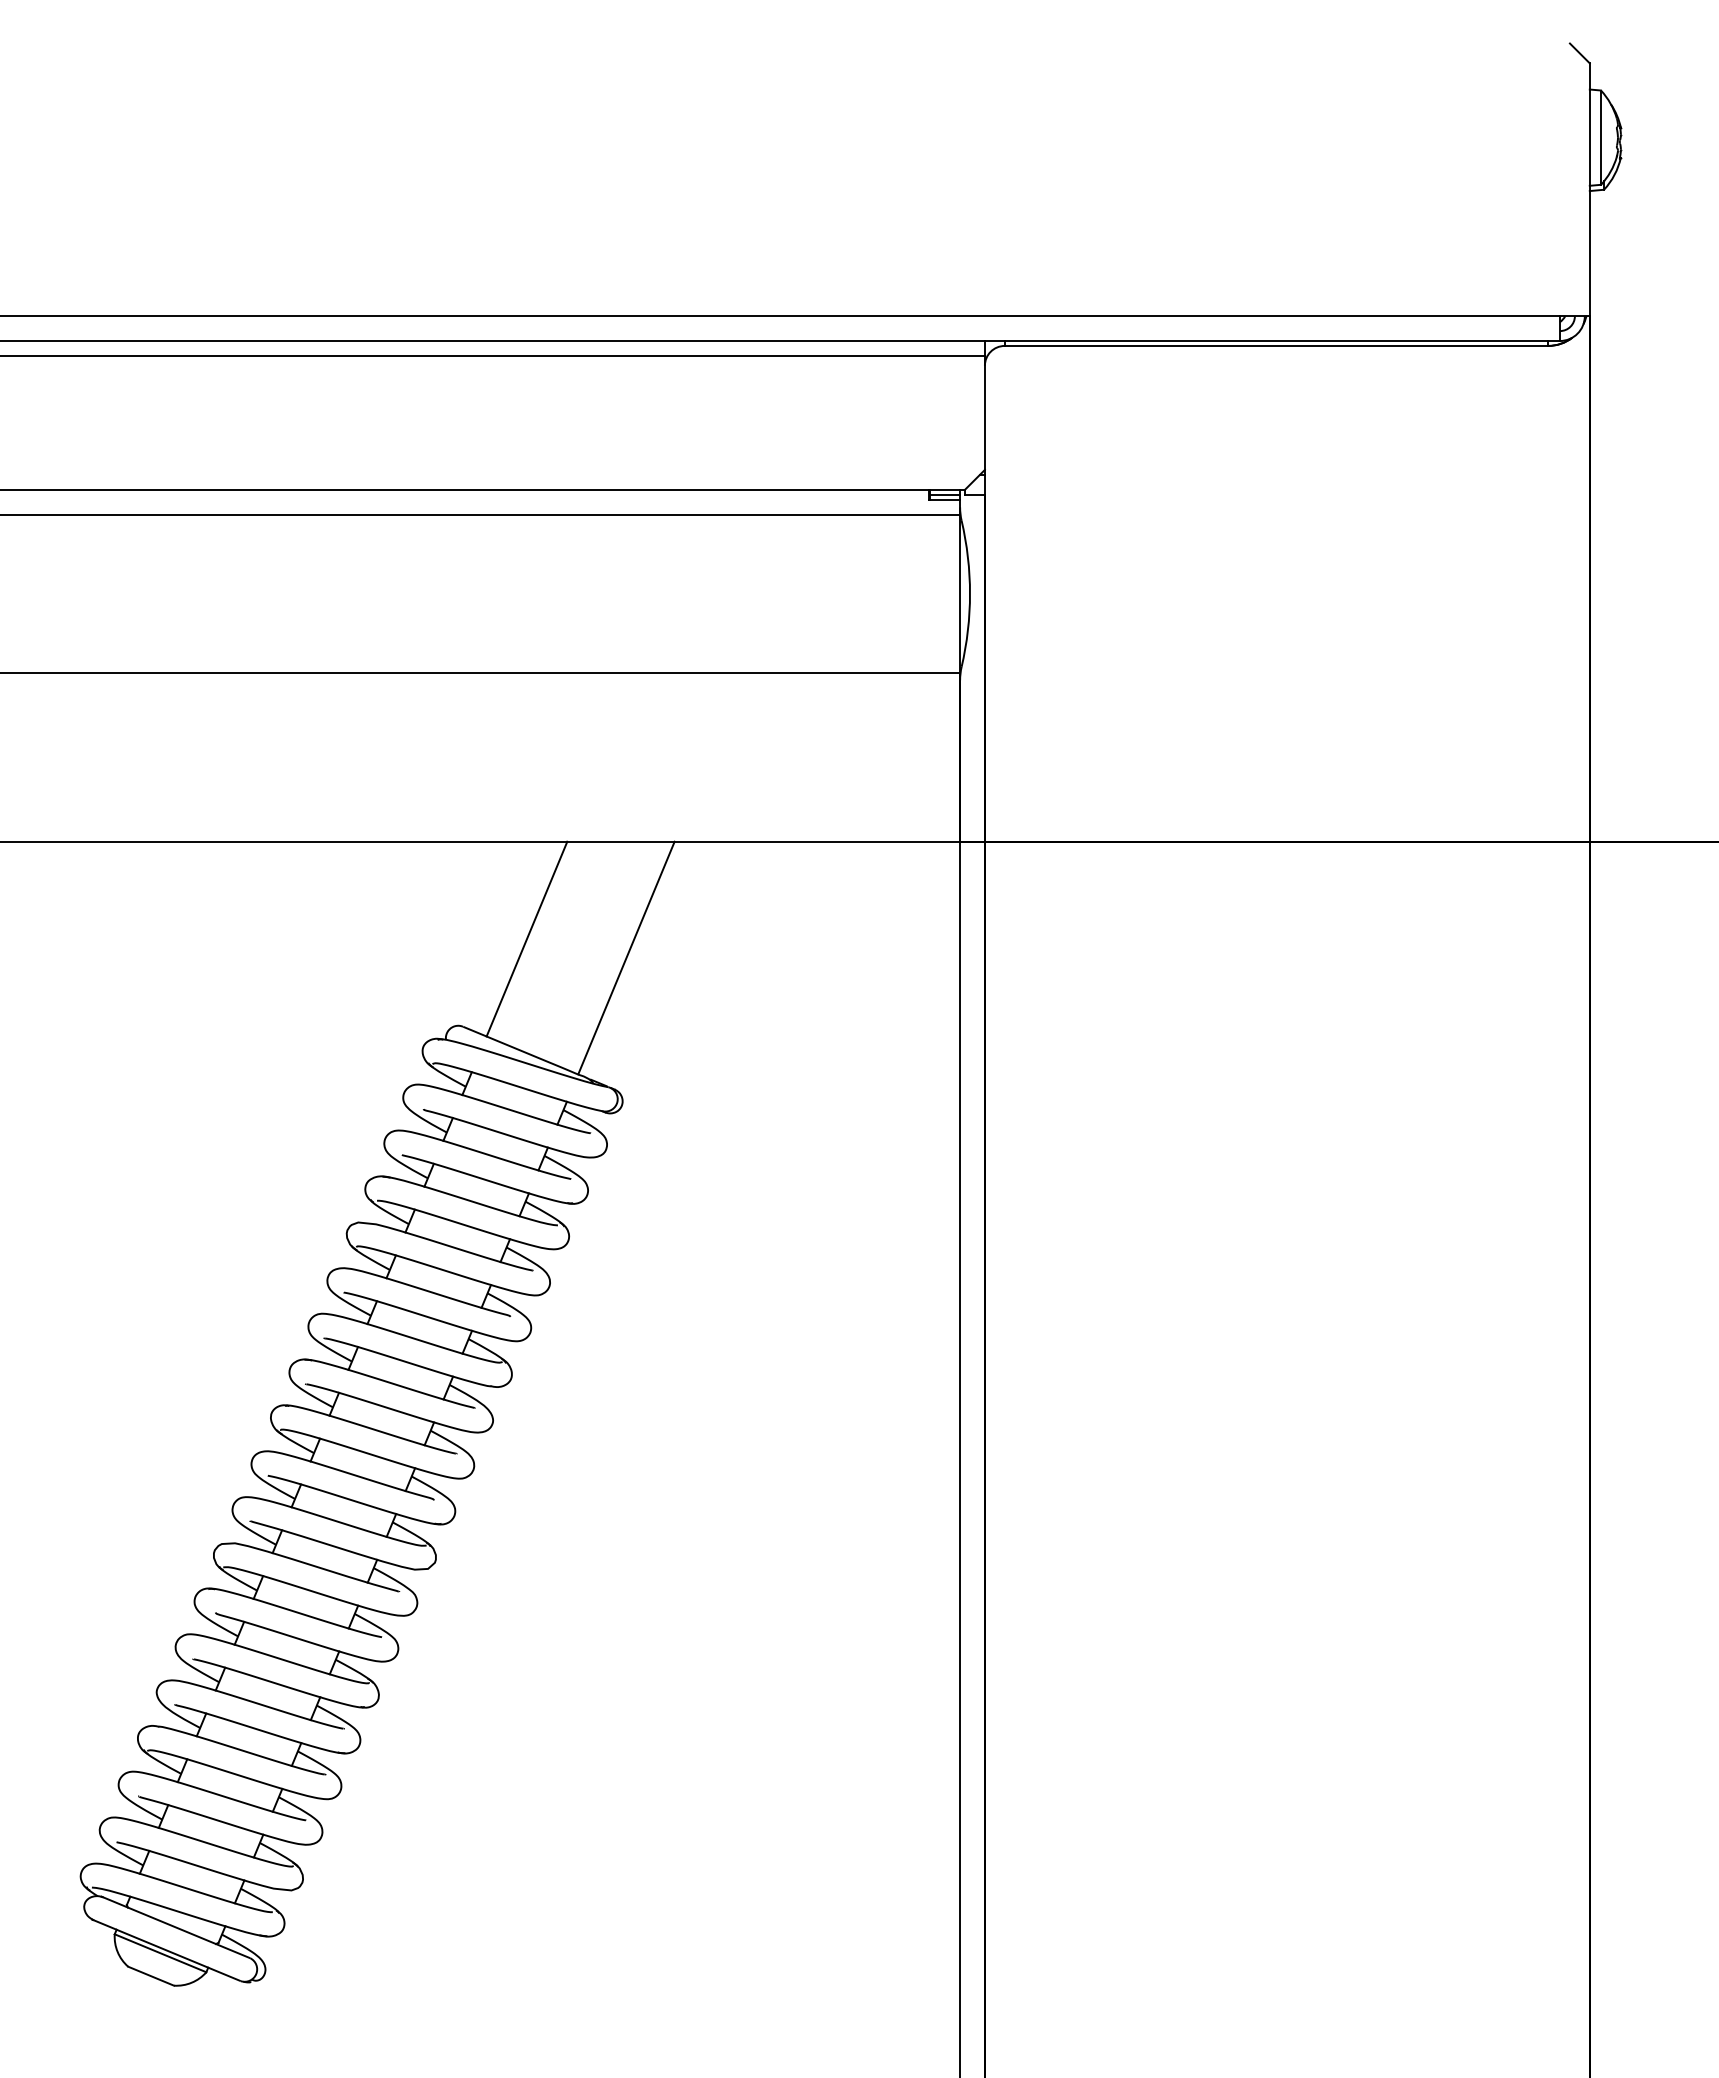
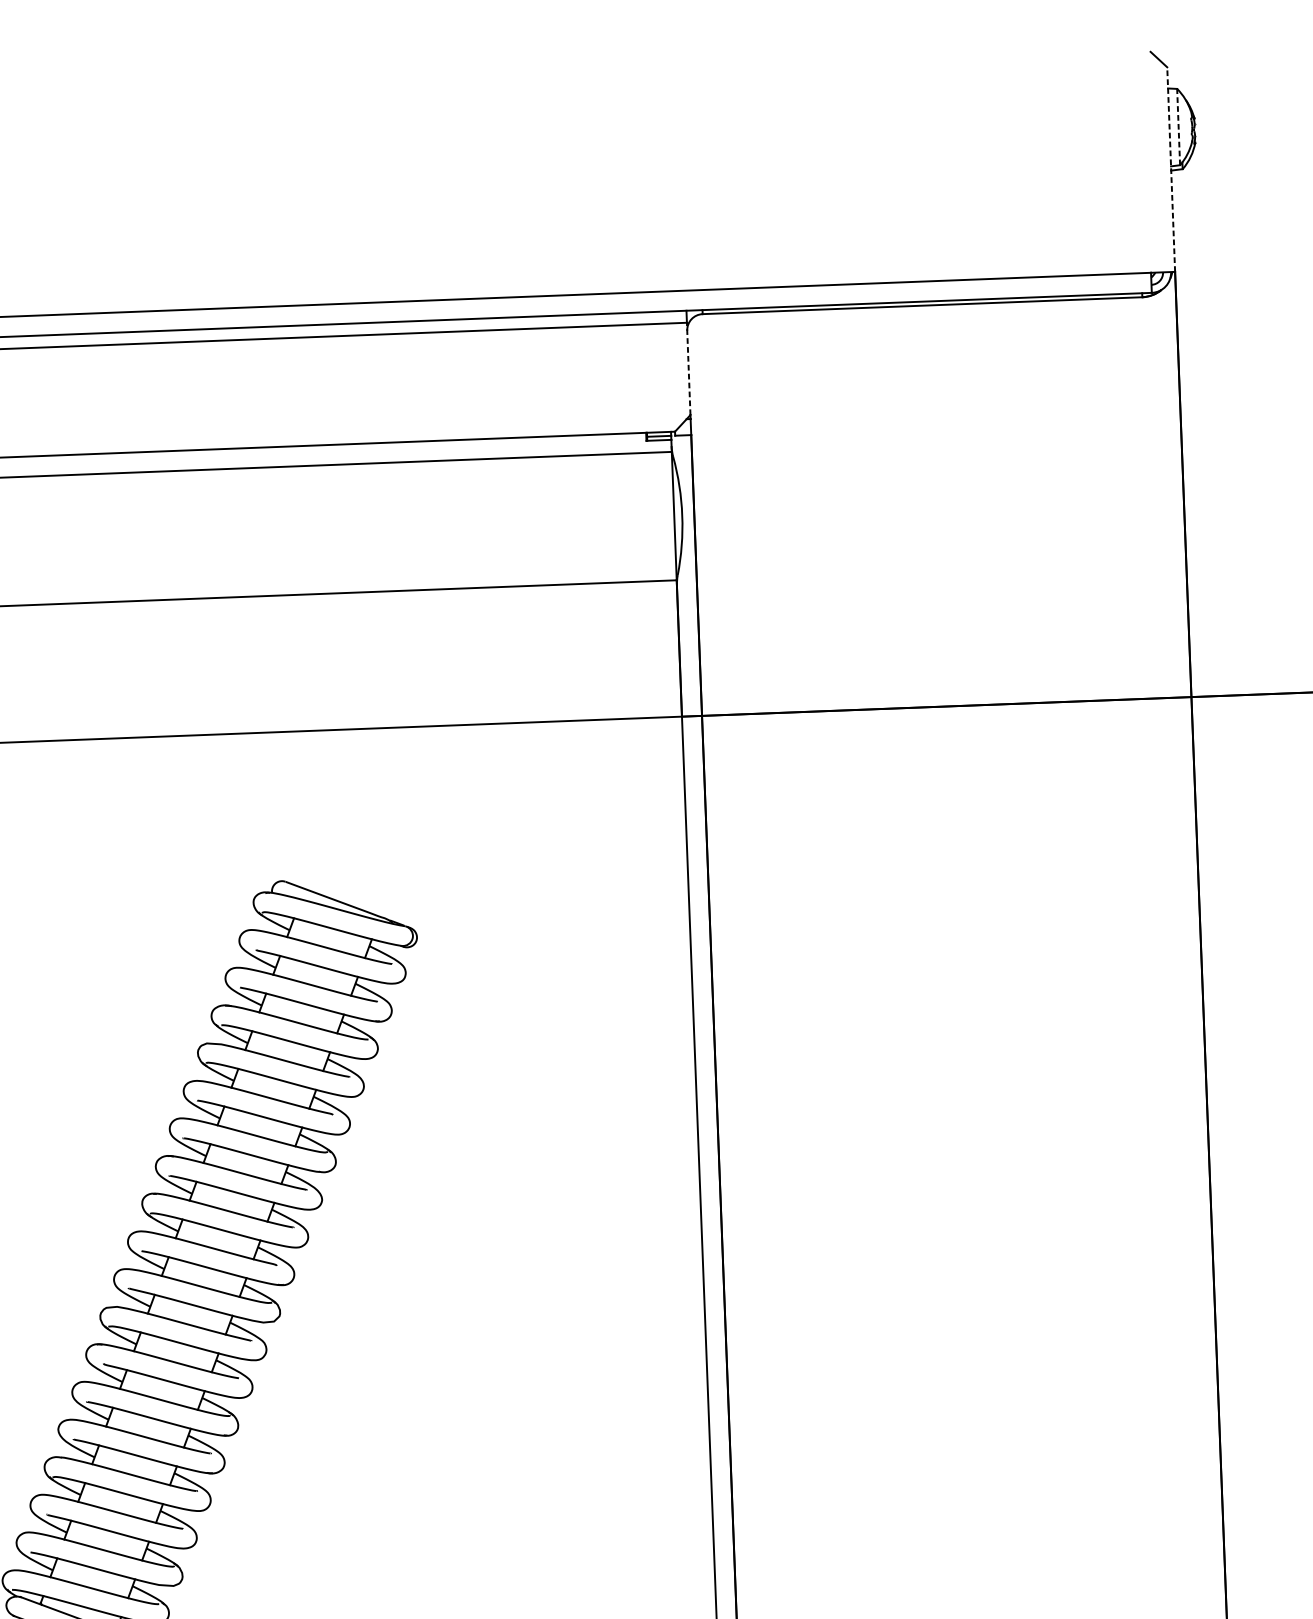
line: (1600, 137) -> (1178, 126), solid -> dashed
line: (1589, 189) -> (1170, 169), solid -> dashed
line: (984, 412) -> (688, 368), solid -> dashed
line: (526, 938) -> (334, 808), removed
line: (626, 957) -> (415, 820), removed

